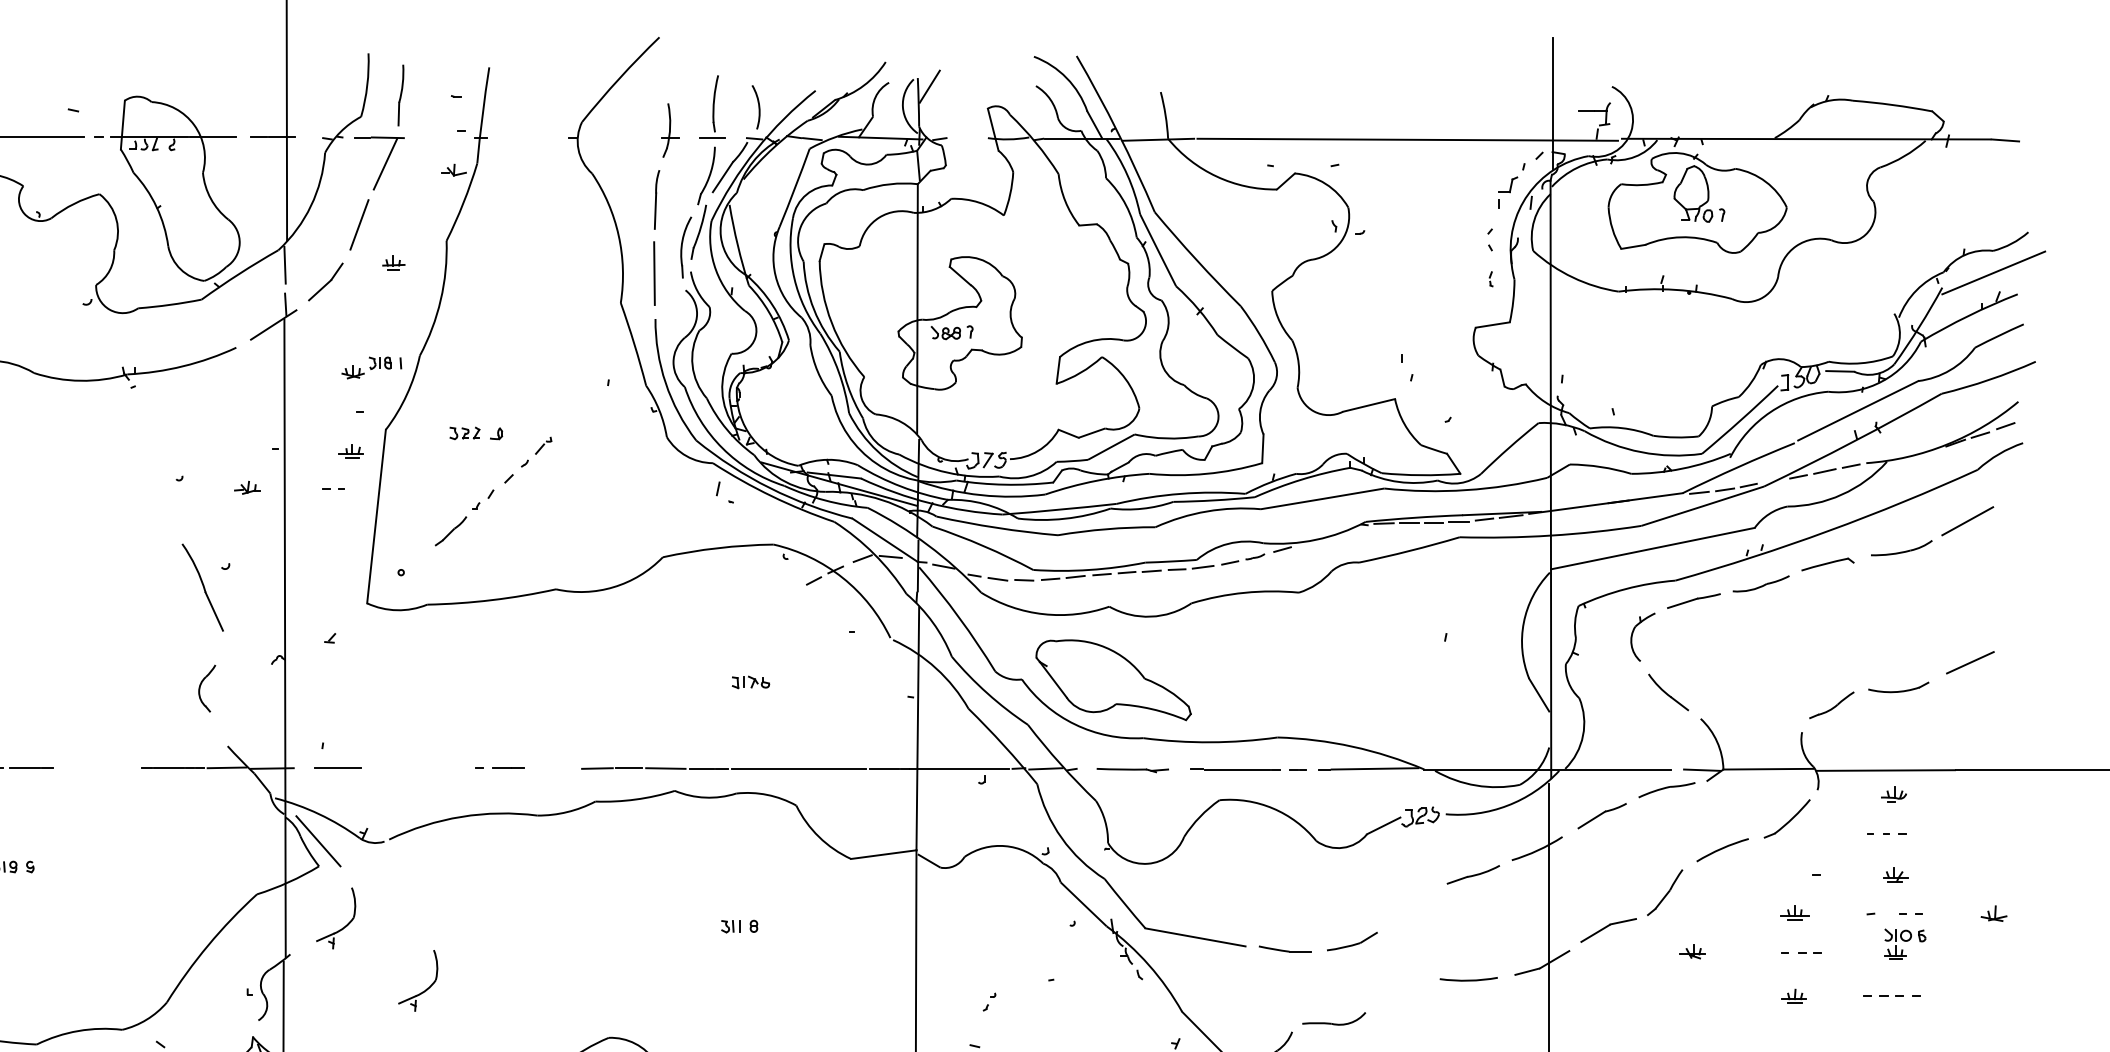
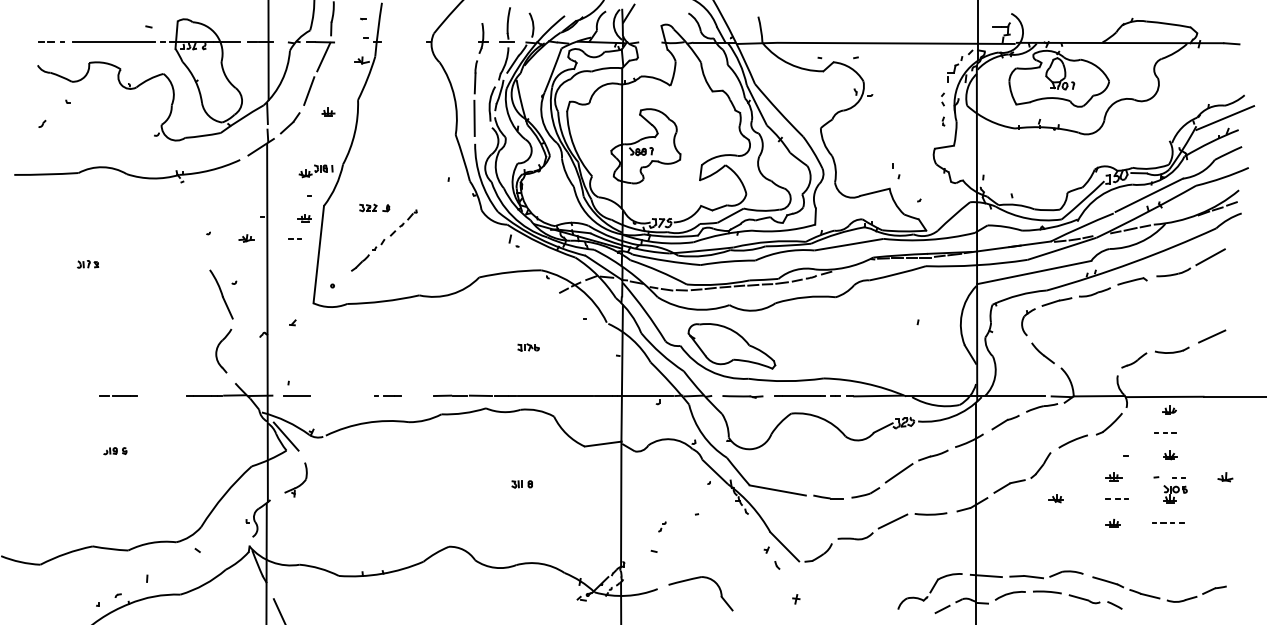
part: (206, 687) -> (223, 350), size x1.67
line: (1410, 907) -> (898, 473), added
part: (425, 987) -> (346, 518), removed
line: (1400, 992) -> (892, 521), added

